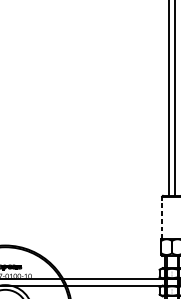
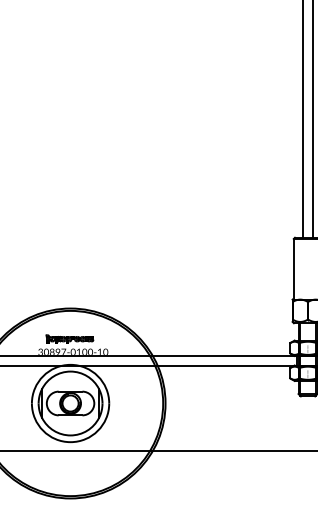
line: (161, 217) -> (293, 268), dashed -> solid

